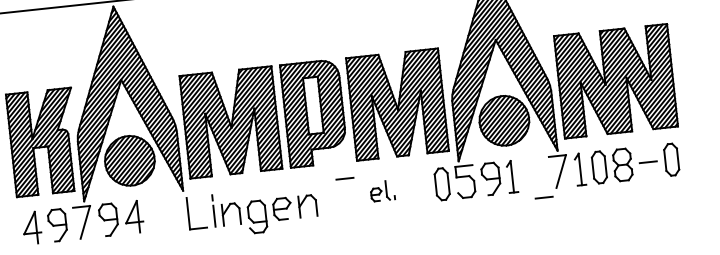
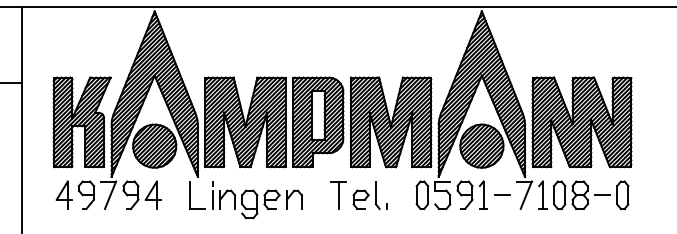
part: (381, 191) -> (369, 195), size x1.67
line: (346, 193) -> (338, 194), added
line: (544, 196) -> (502, 194), moved
part: (252, 212) -> (245, 200), moved

